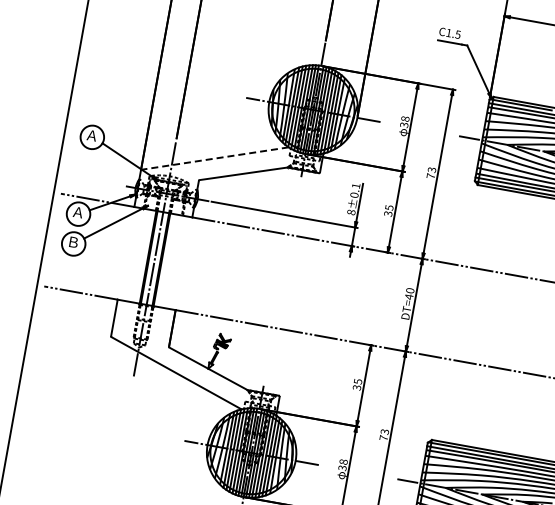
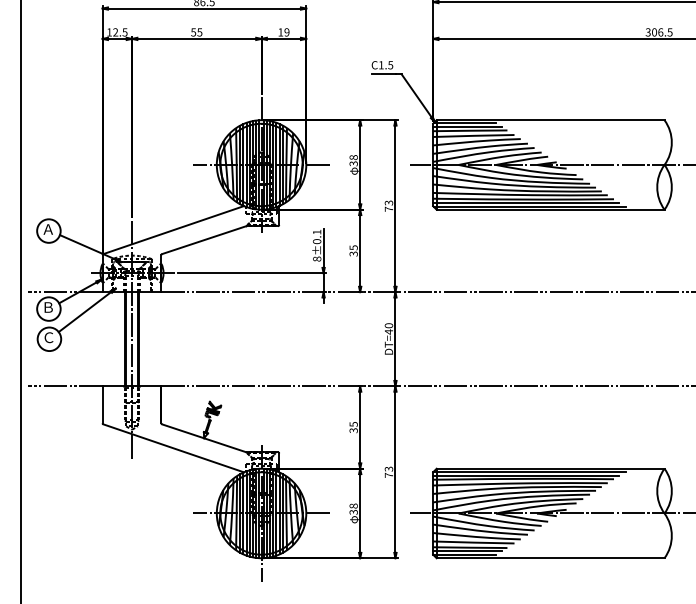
line: (215, 158) -> (173, 230), dashed -> solid
text: (77, 212) -> (47, 307), Ａ -> Ｂ
text: (73, 242) -> (48, 337), Ｂ -> Ｃ

